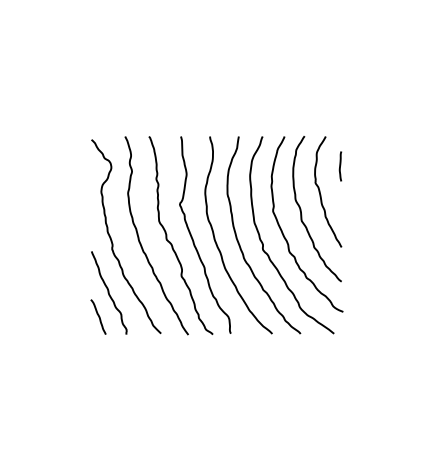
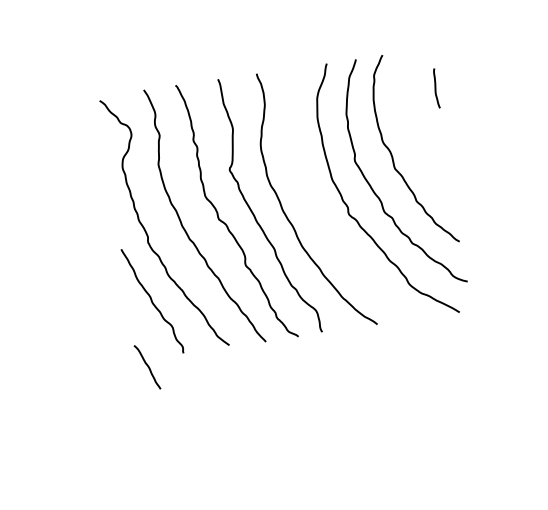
curve: (321, 194) -> (416, 129), removed
curve: (240, 244) -> (317, 211), removed
curve: (98, 316) -> (147, 366), moved

